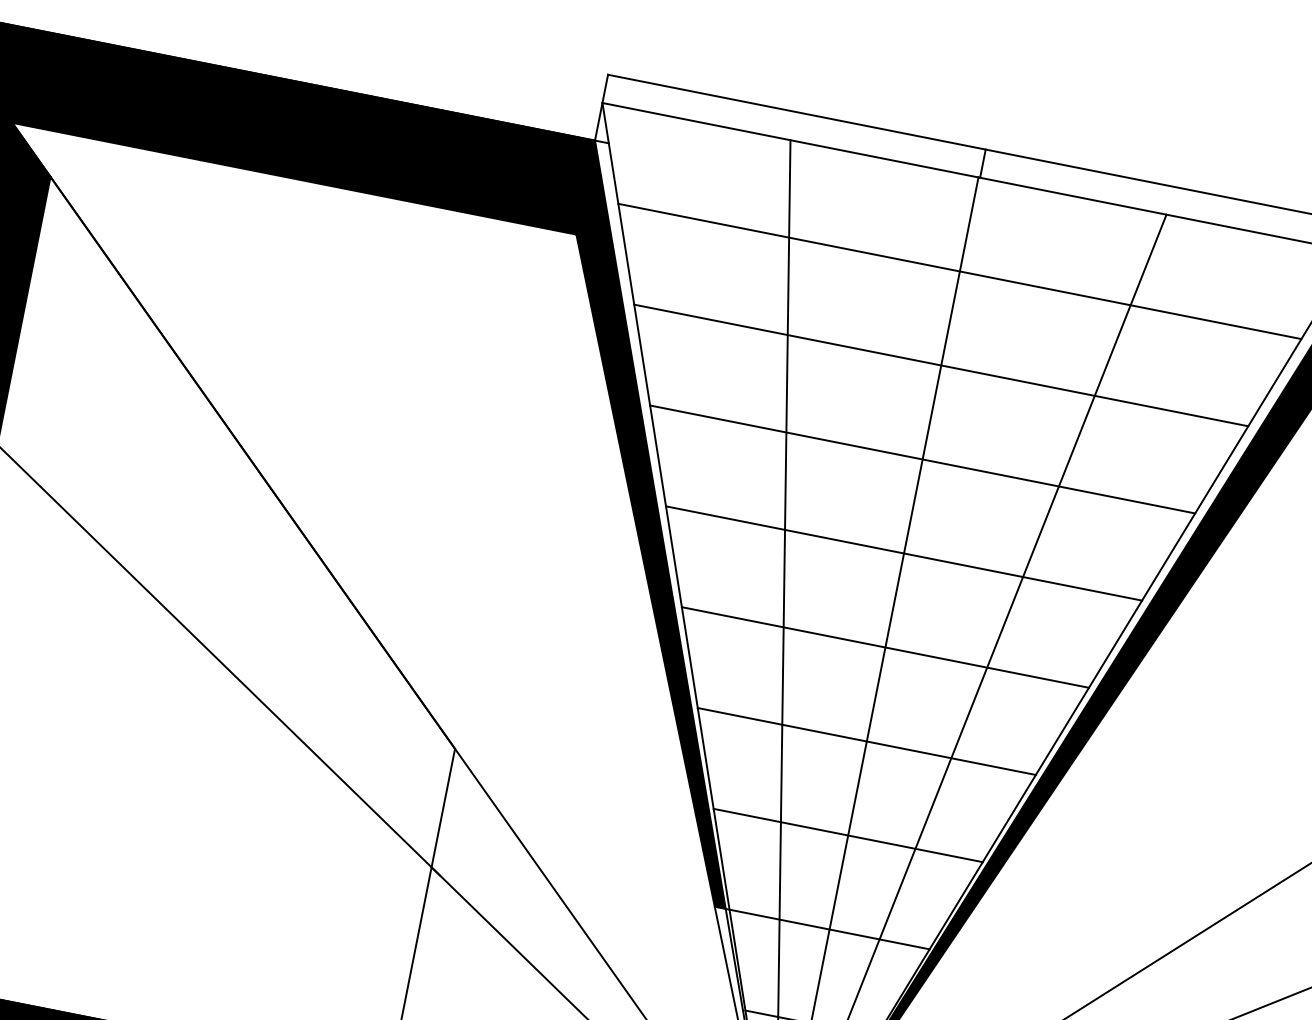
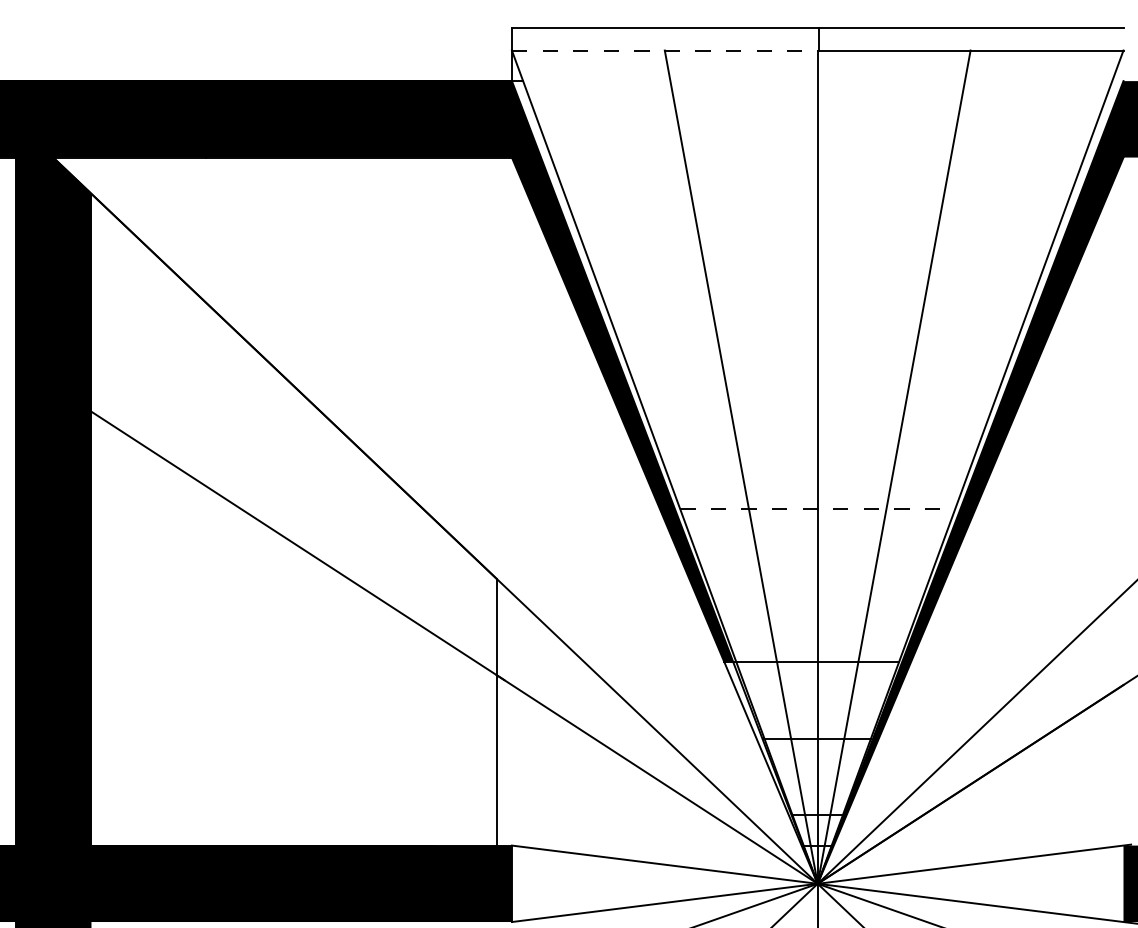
line: (790, 140) -> (664, 50), solid -> dashed
line: (959, 270) -> (817, 126), removed
line: (941, 365) -> (817, 203), removed
line: (922, 458) -> (817, 279), removed
line: (903, 553) -> (817, 356), removed
line: (885, 647) -> (817, 432), removed
line: (867, 742) -> (818, 509), solid -> dashed
line: (847, 835) -> (817, 585), removed

